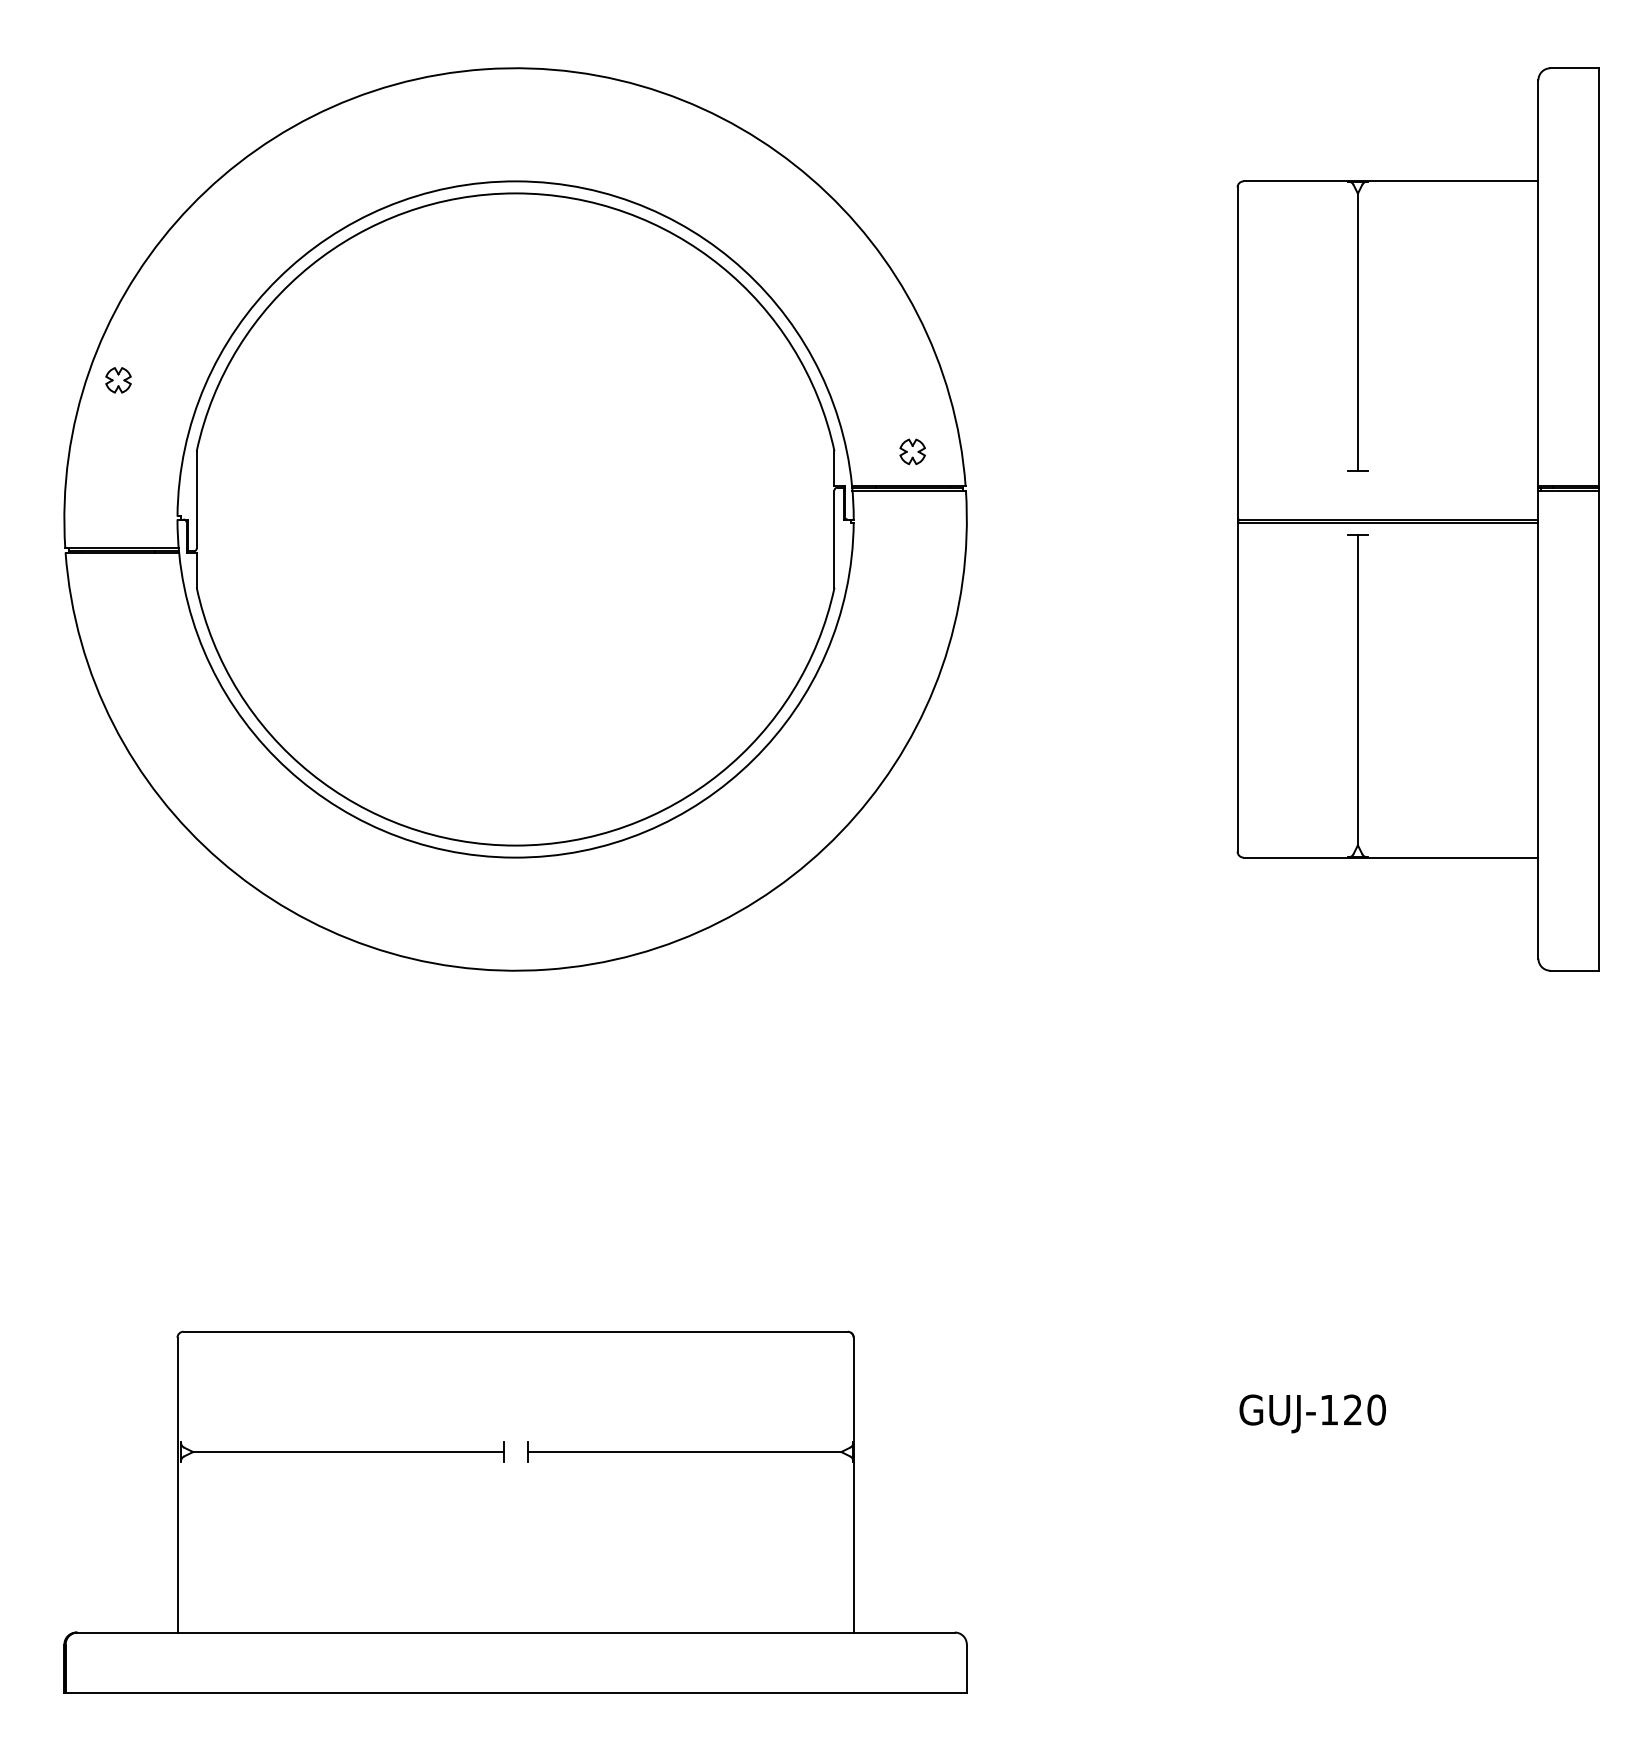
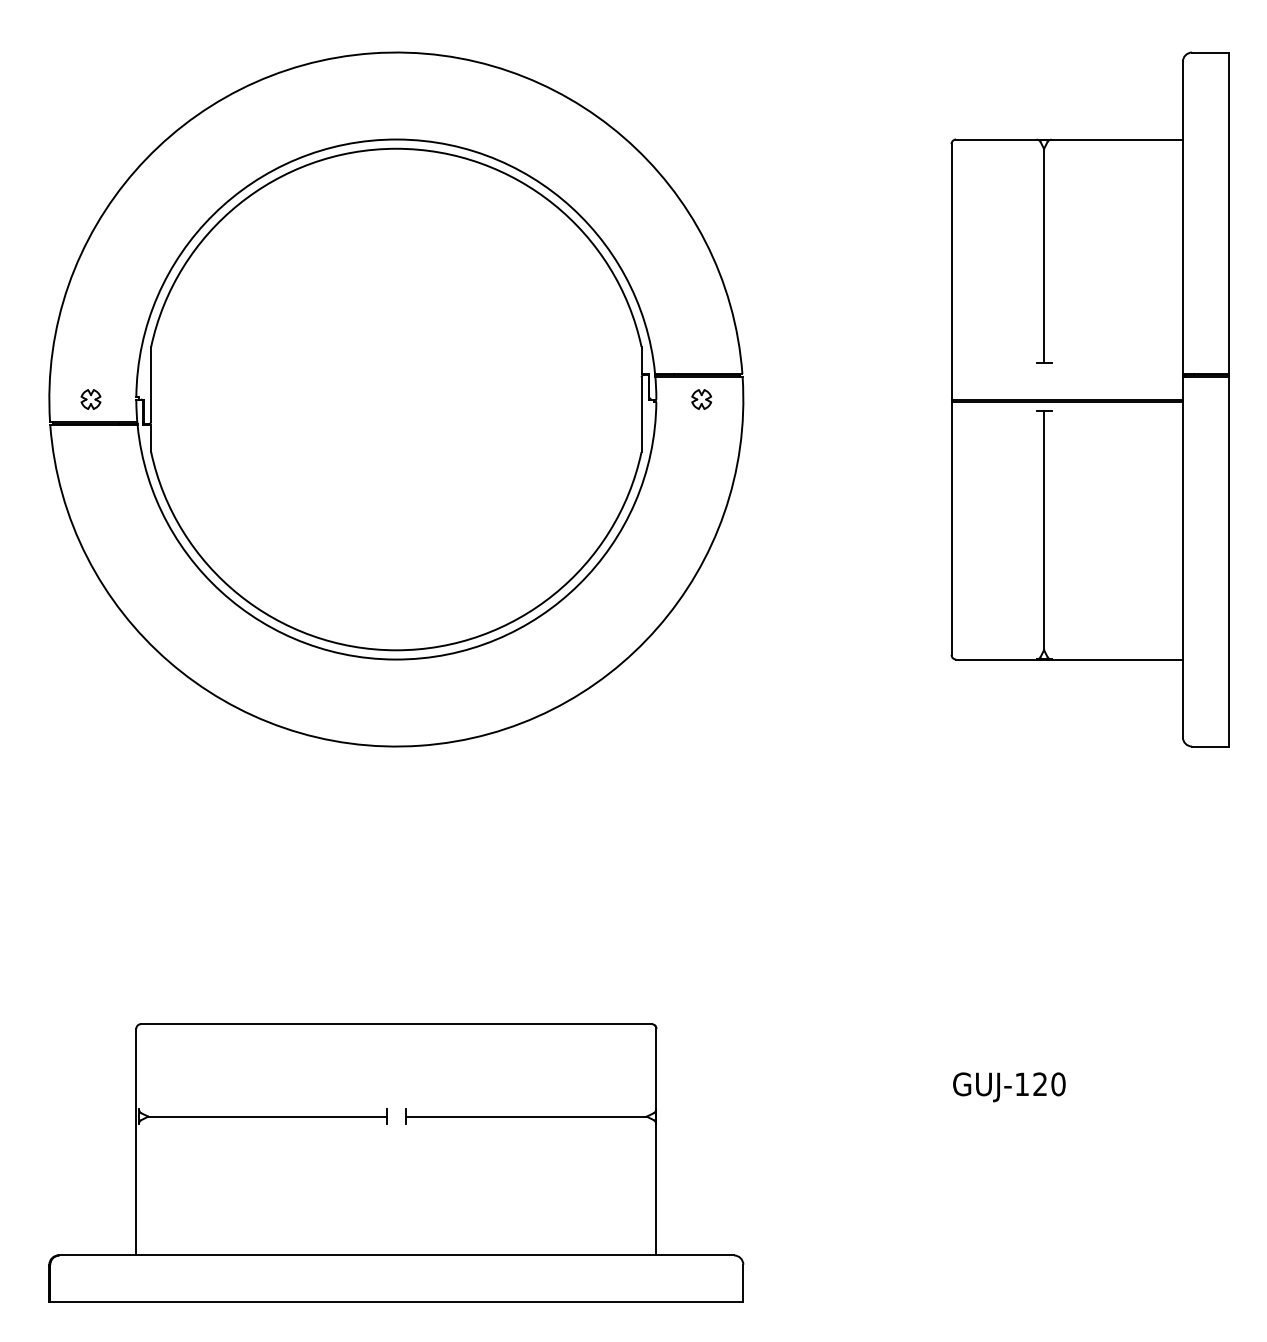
part: (117, 380) -> (90, 399), moved
part: (912, 451) -> (701, 399), moved

